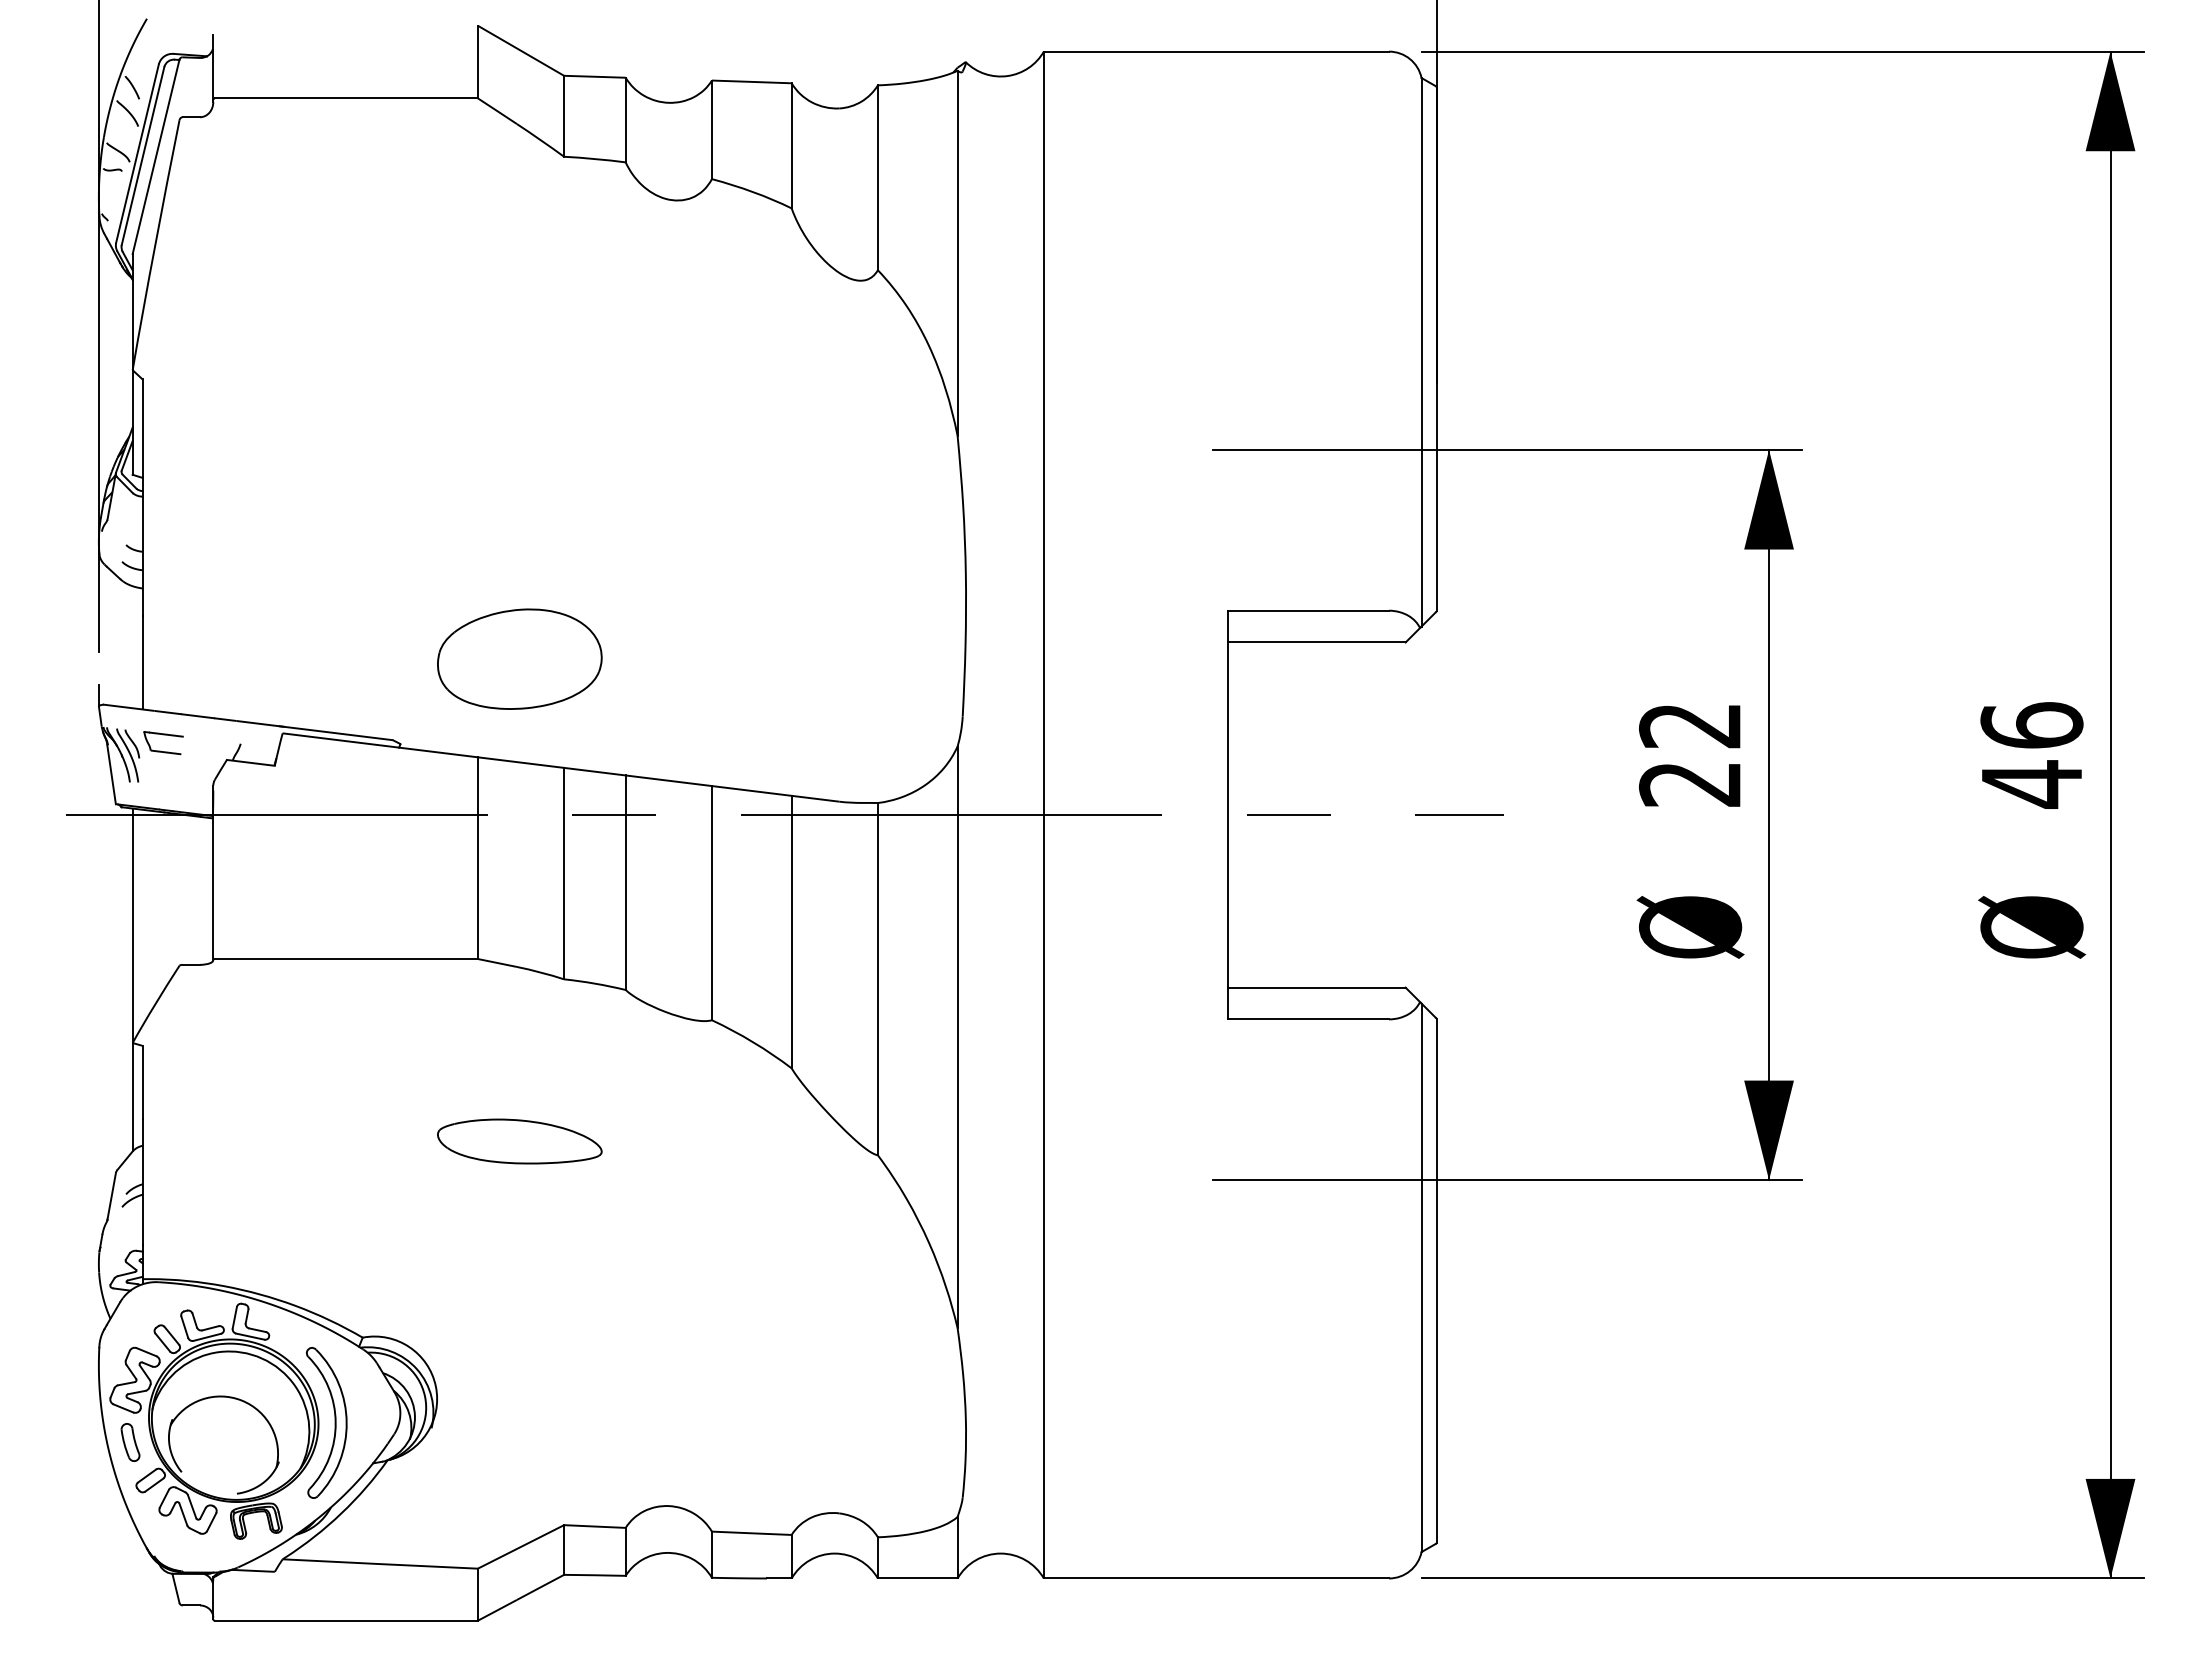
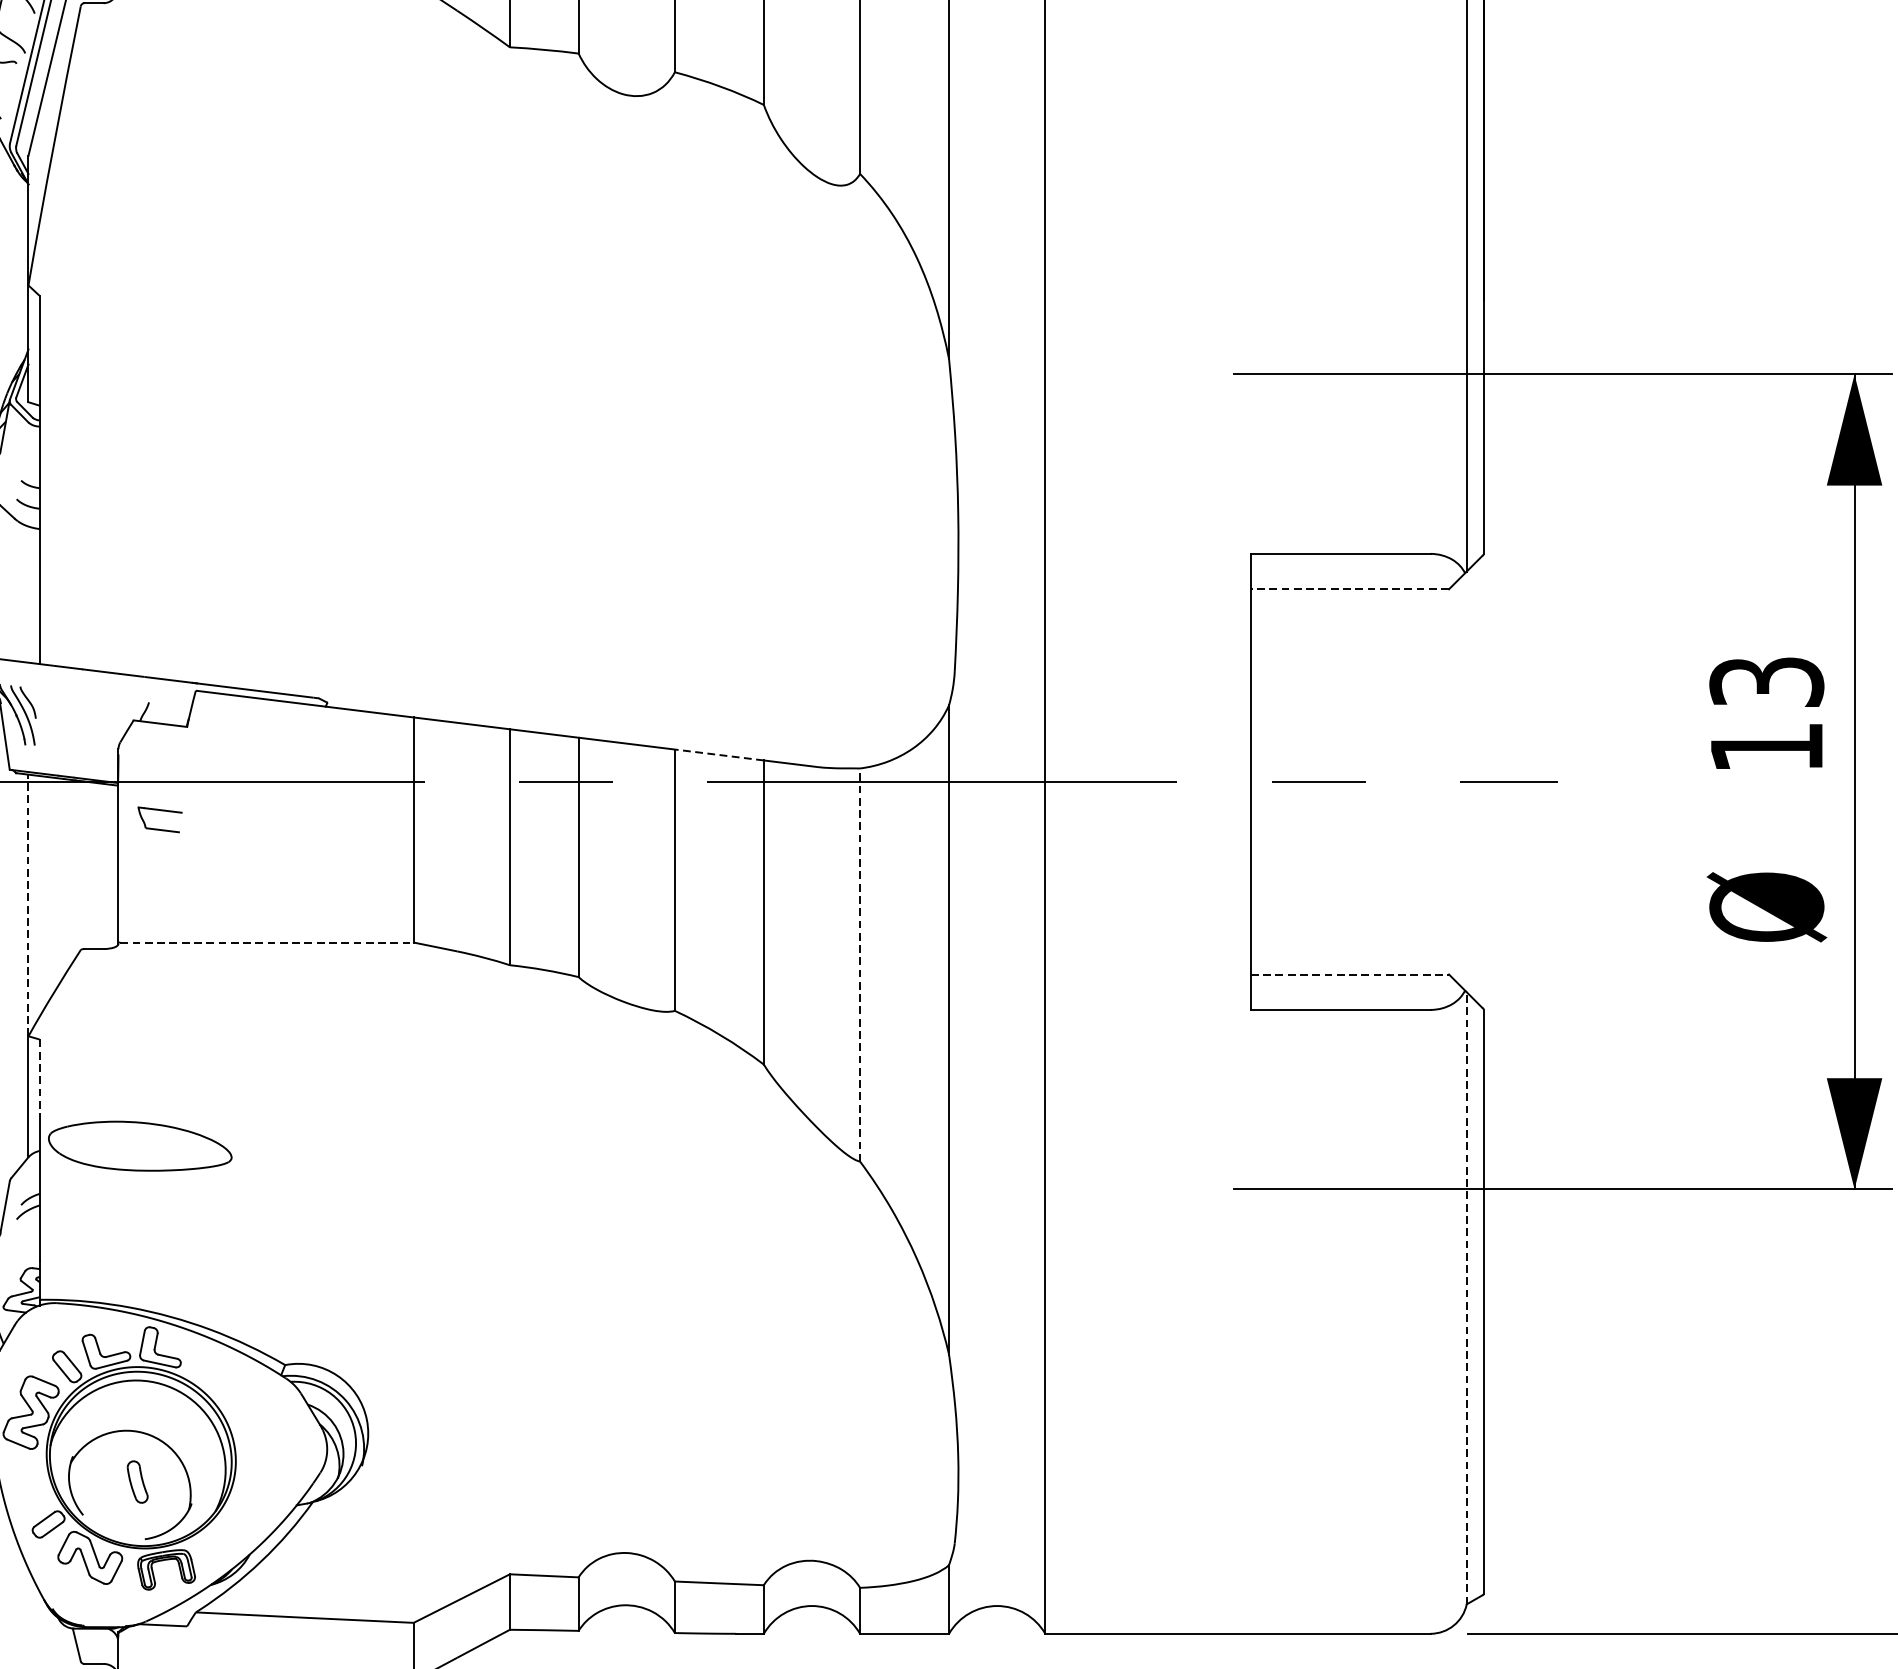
line: (1316, 642) -> (1349, 589), solid -> dashed
part: (519, 658) -> (460, 607), removed
part: (160, 750) -> (156, 828), moved
text: (1690, 754) -> (1766, 714), 22 -> 13
line: (751, 790) -> (719, 754), solid -> dashed
line: (132, 925) -> (28, 905), solid -> dashed
line: (346, 959) -> (267, 943), solid -> dashed
line: (877, 978) -> (859, 964), solid -> dashed
line: (1316, 987) -> (1349, 974), solid -> dashed
line: (142, 1082) -> (39, 1080), solid -> dashed
part: (519, 1141) -> (139, 1146), moved
line: (1421, 1277) -> (1466, 1297), solid -> dashed
part: (334, 1422) -> (253, 1459), removed
part: (130, 1442) -> (137, 1482), moved

